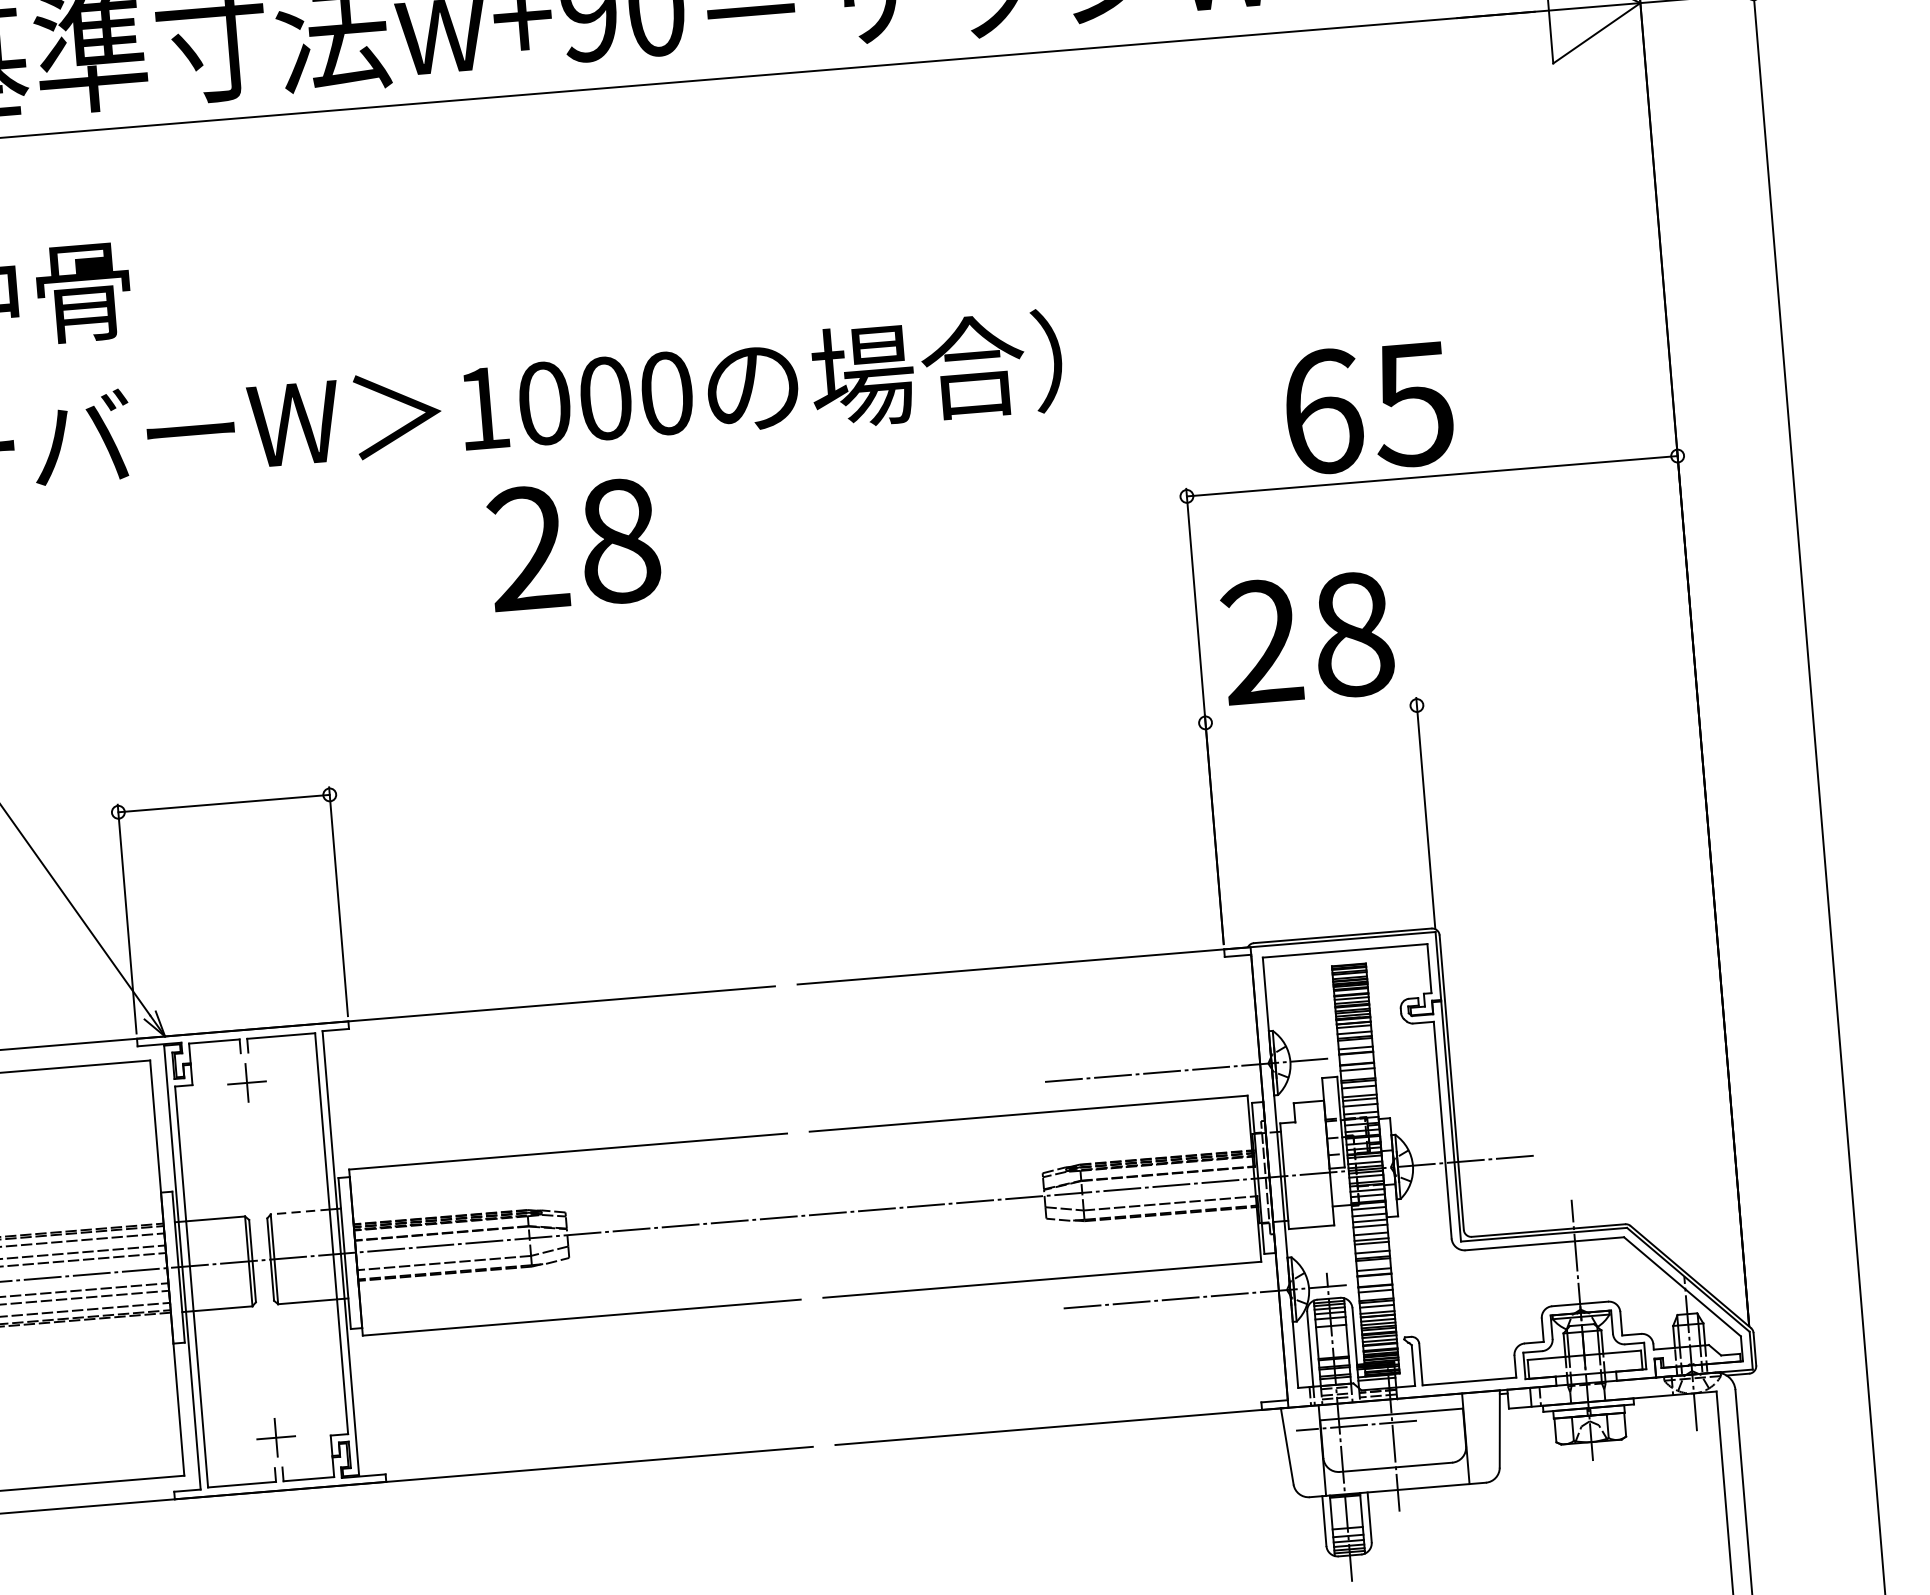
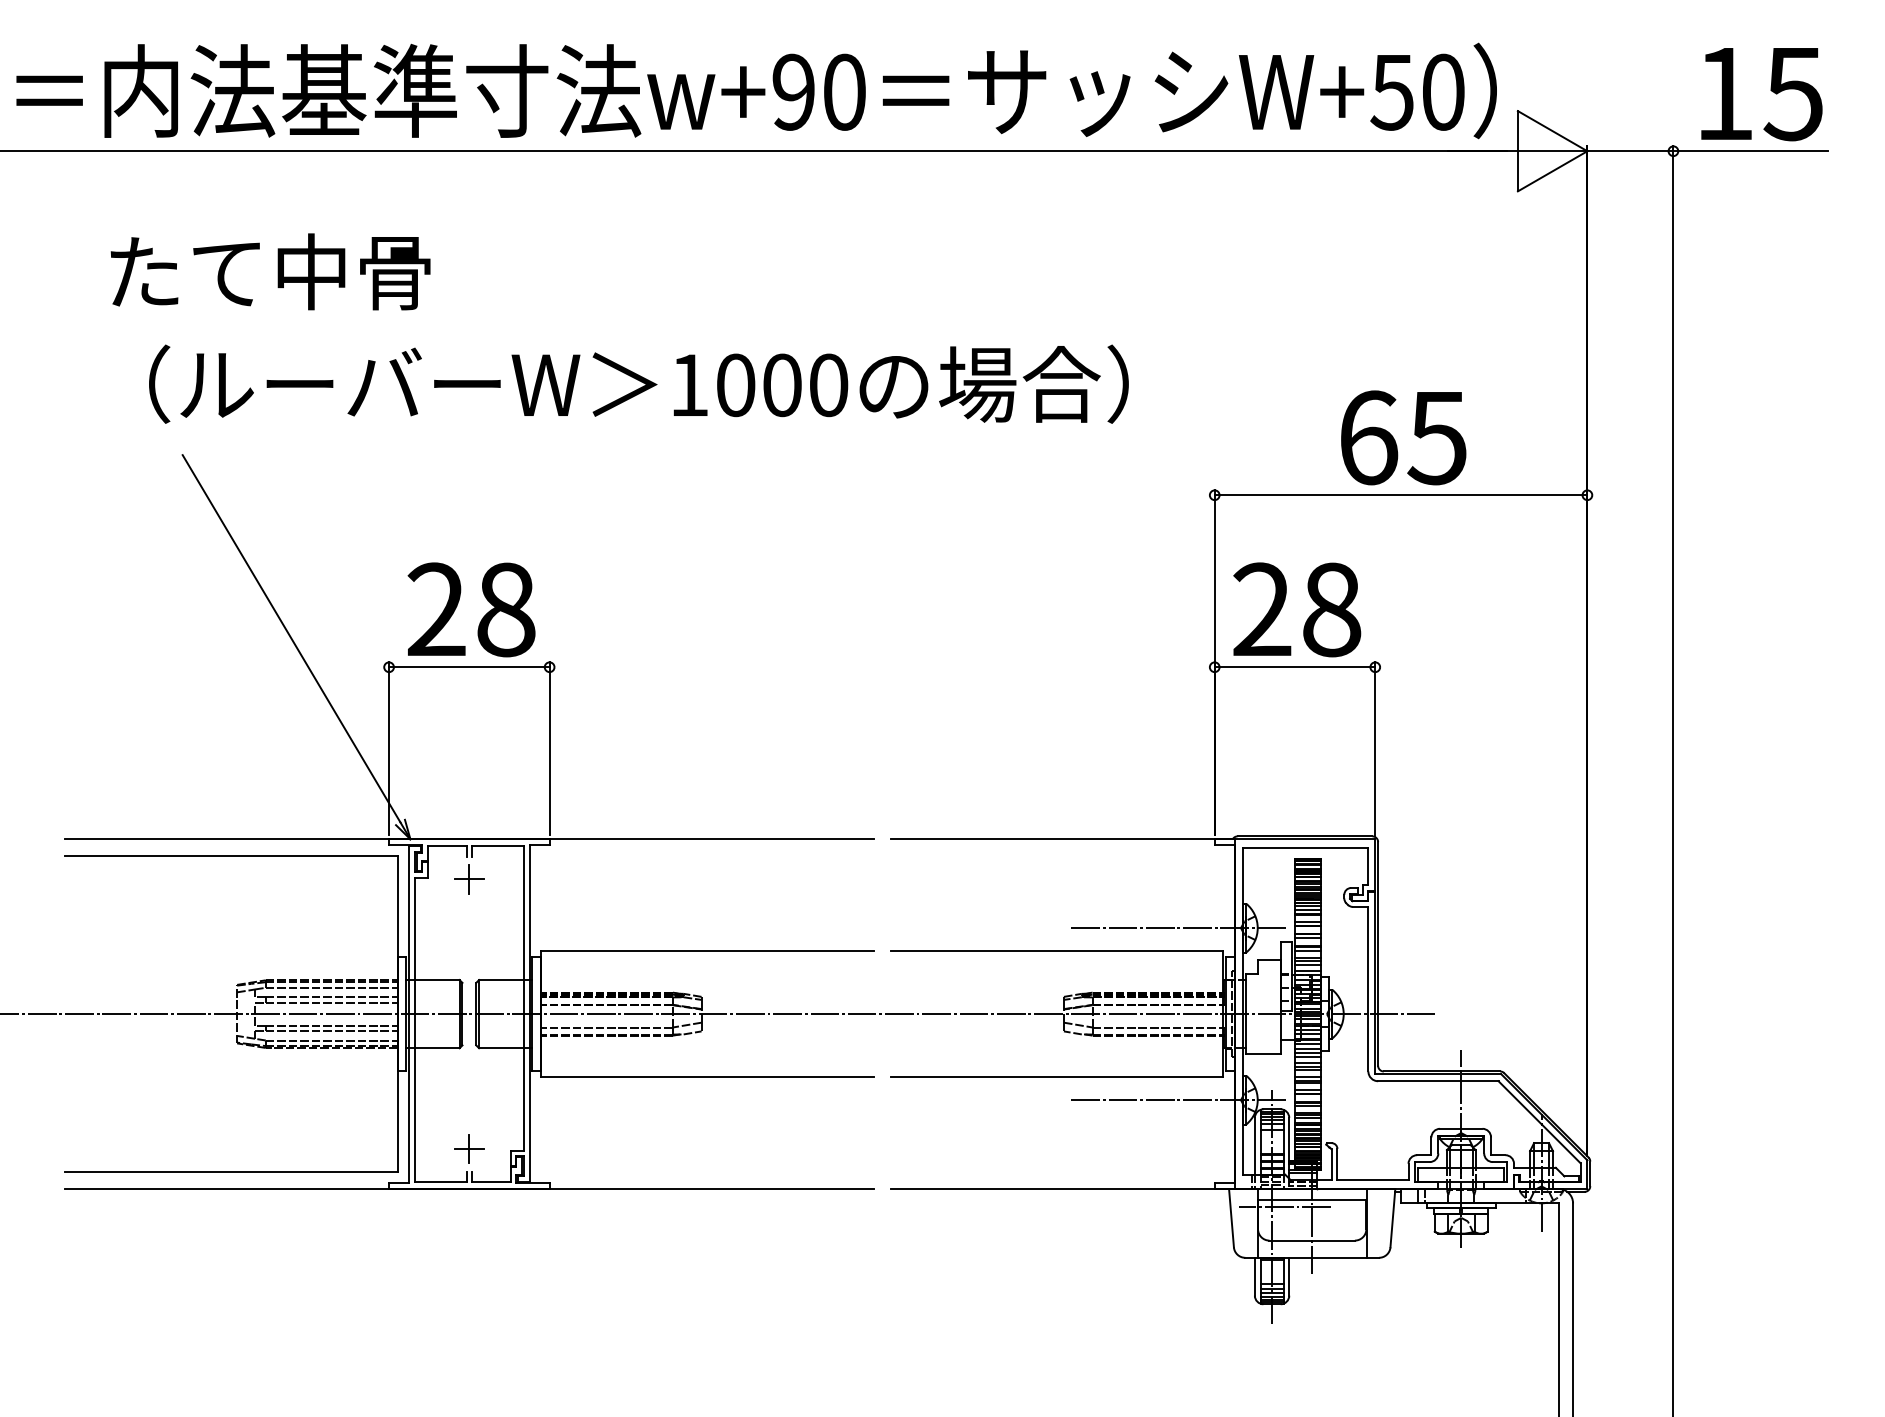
text: (1368, 407) -> (1403, 437), moved
text: (574, 544) -> (471, 609), moved
line: (1310, 714) -> (1294, 667), added
line: (298, 1212) -> (500, 980), dashed -> solid

